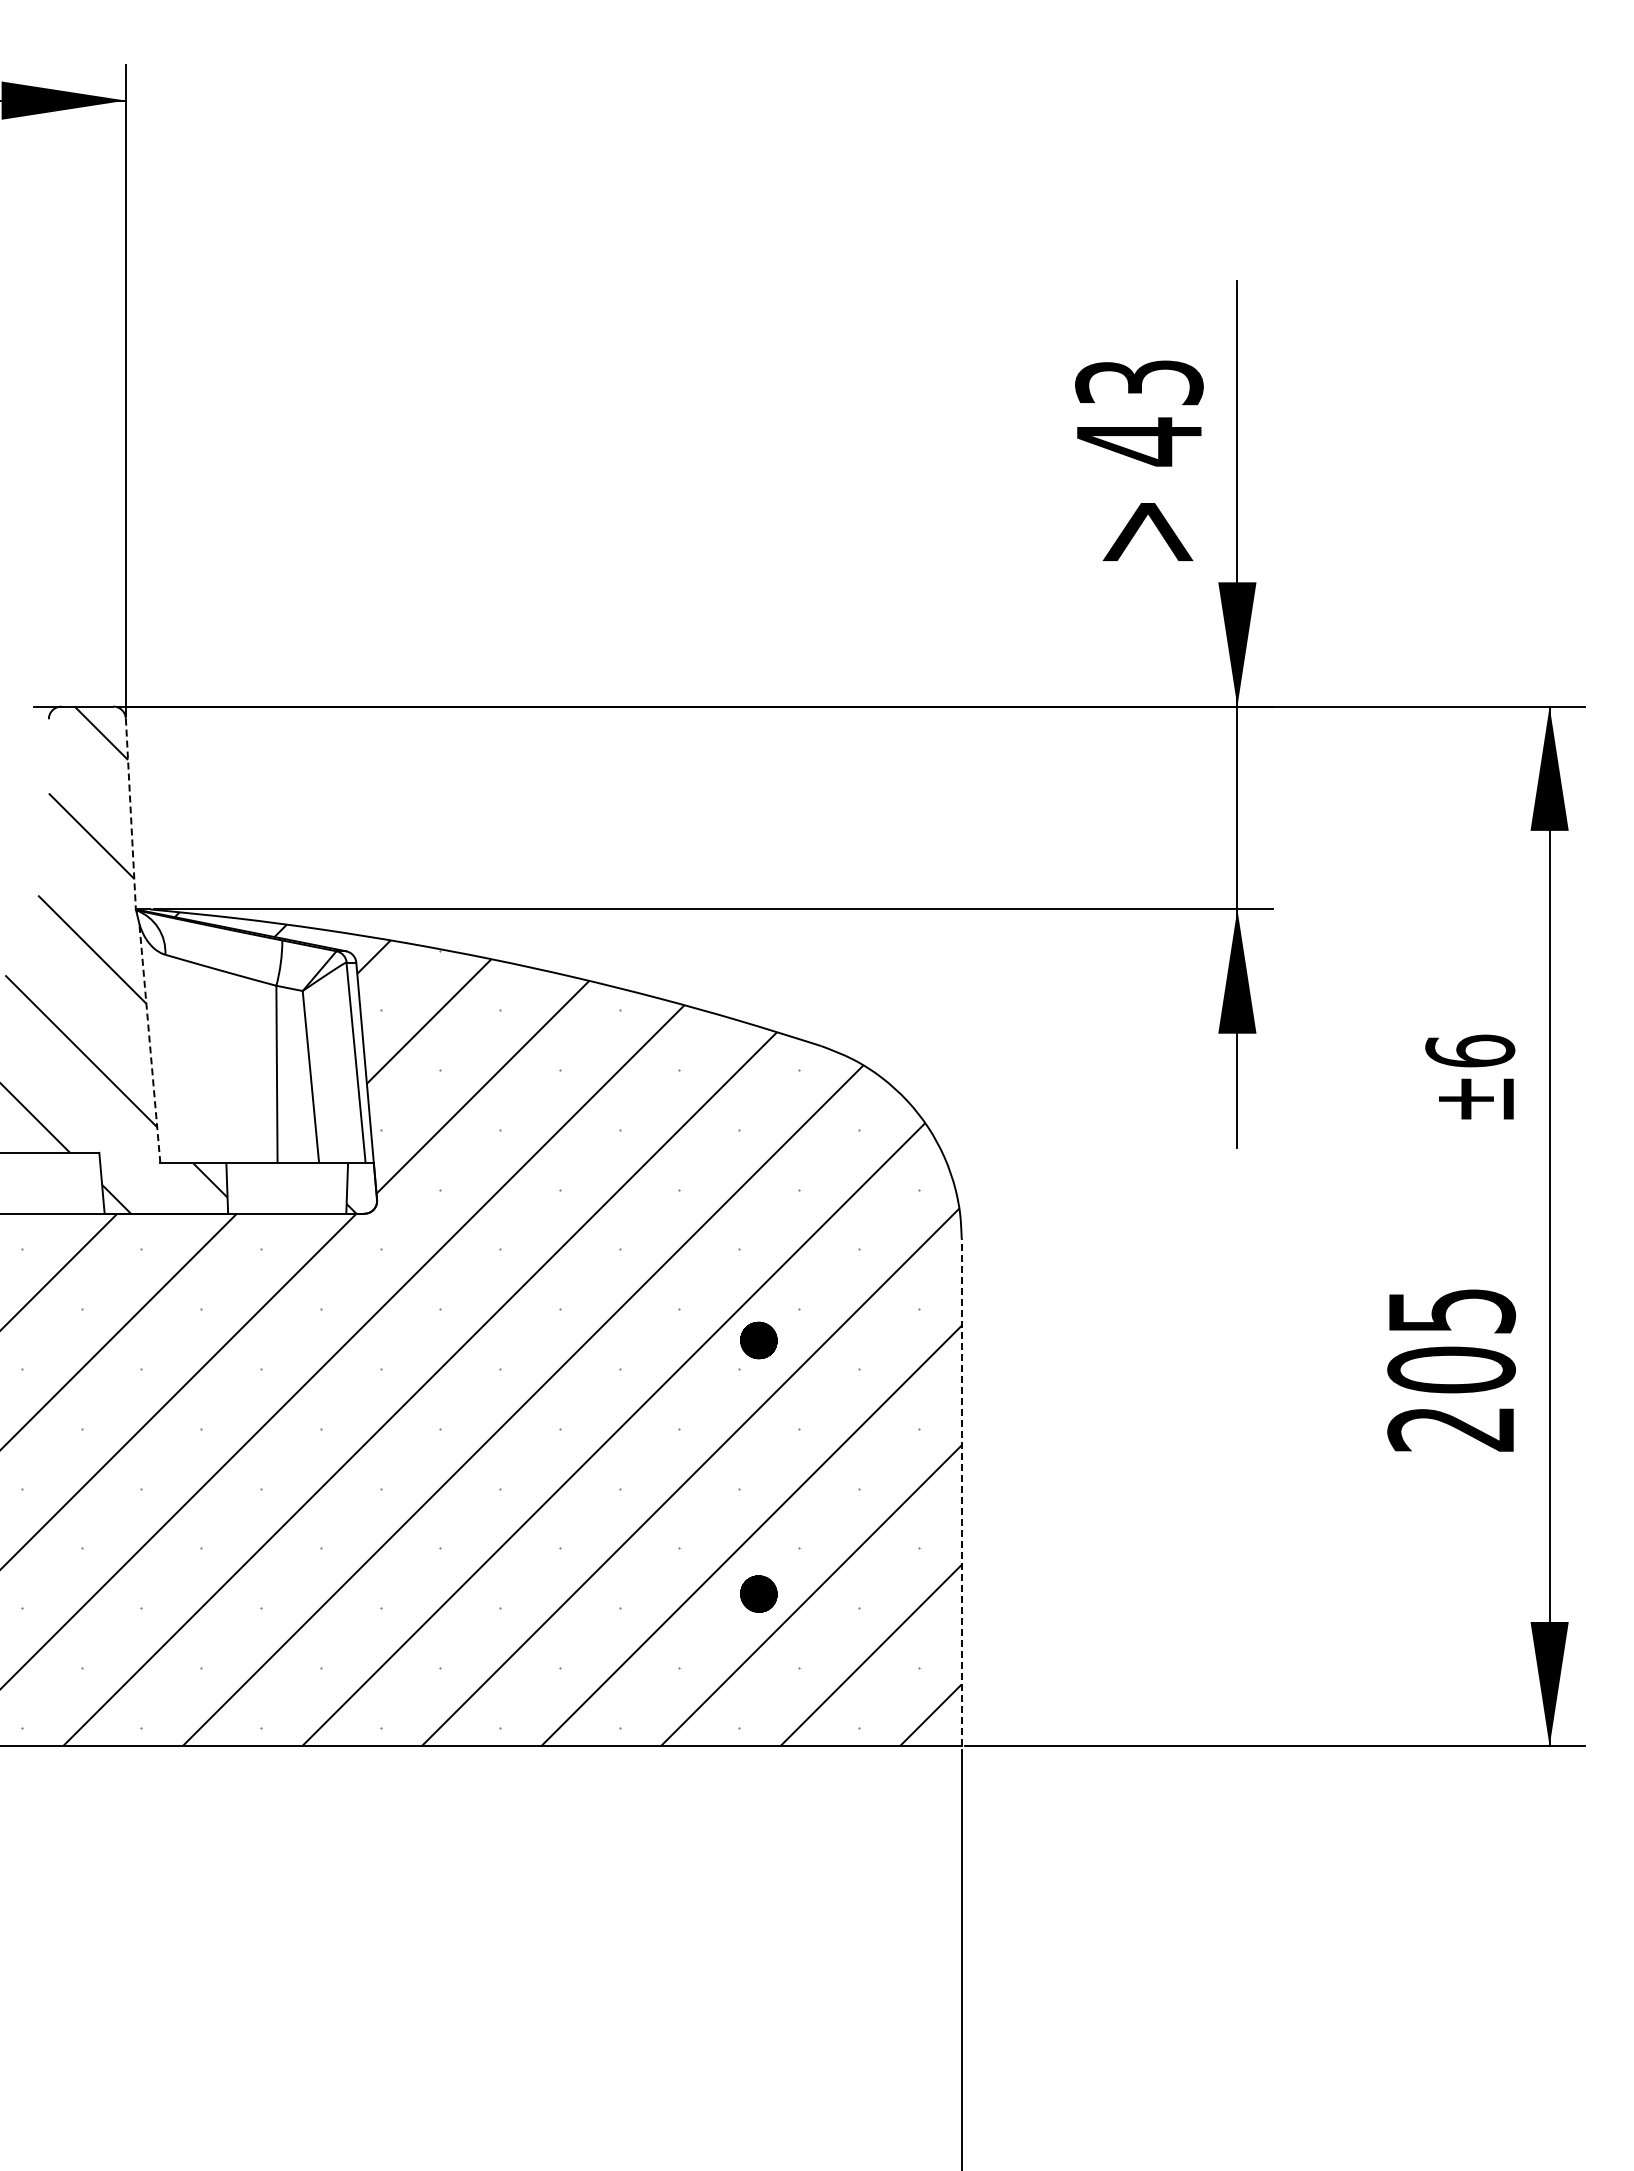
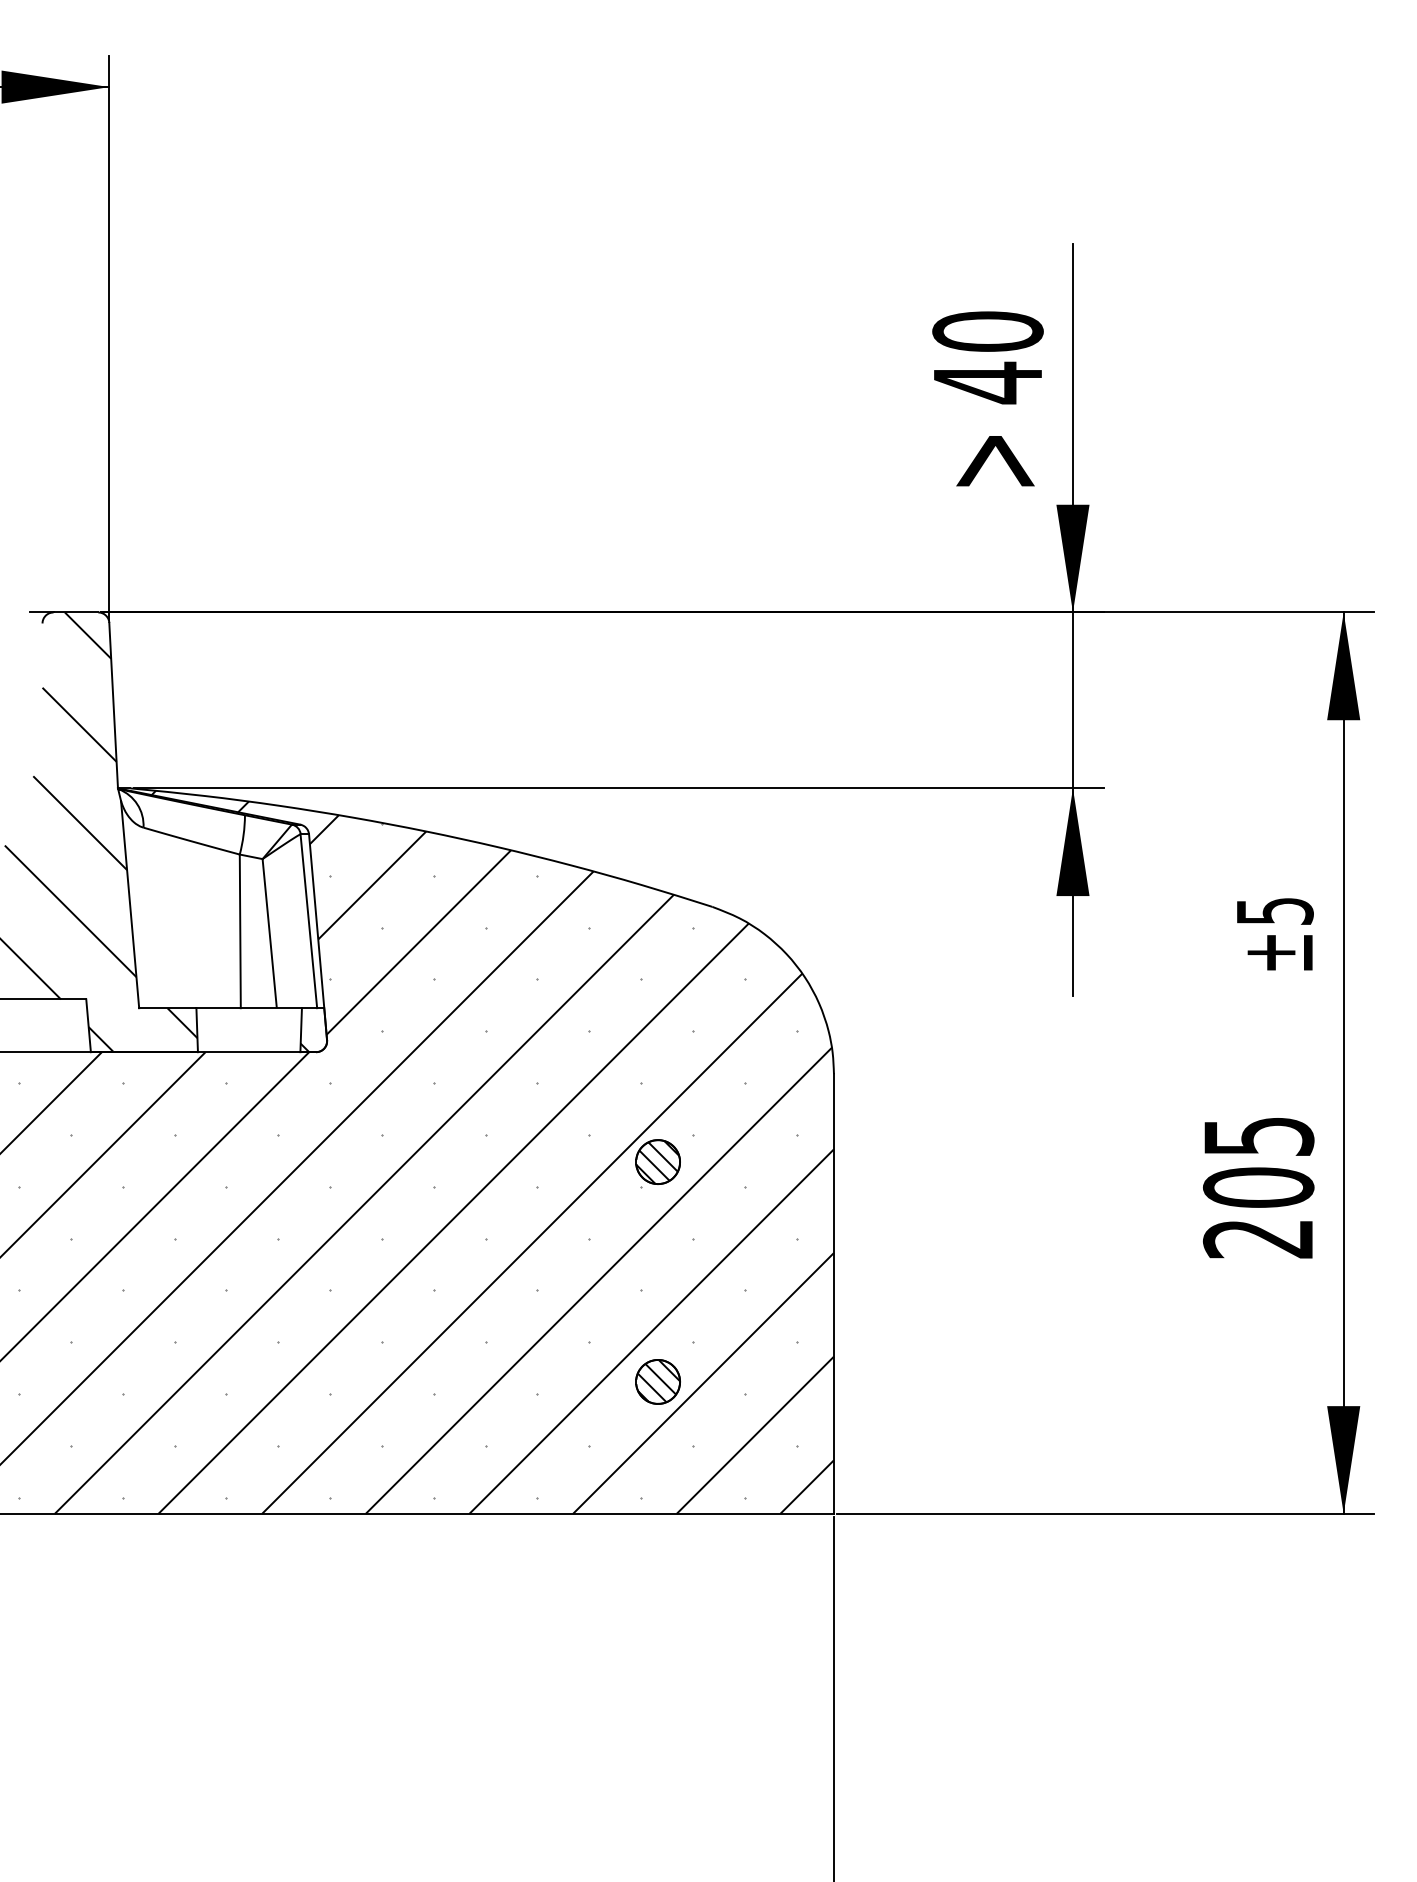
text: (1139, 382) -> (988, 331), 43 -> 40
line: (130, 814) -> (113, 706), dashed -> solid
line: (149, 1043) -> (129, 904), dashed -> solid
text: (1470, 1050) -> (1275, 910), ±6 -> ±5
part: (758, 1340) -> (657, 1162), size x1.43
line: (961, 1492) -> (833, 1293), dashed -> solid
part: (758, 1593) -> (657, 1381), size x1.43

